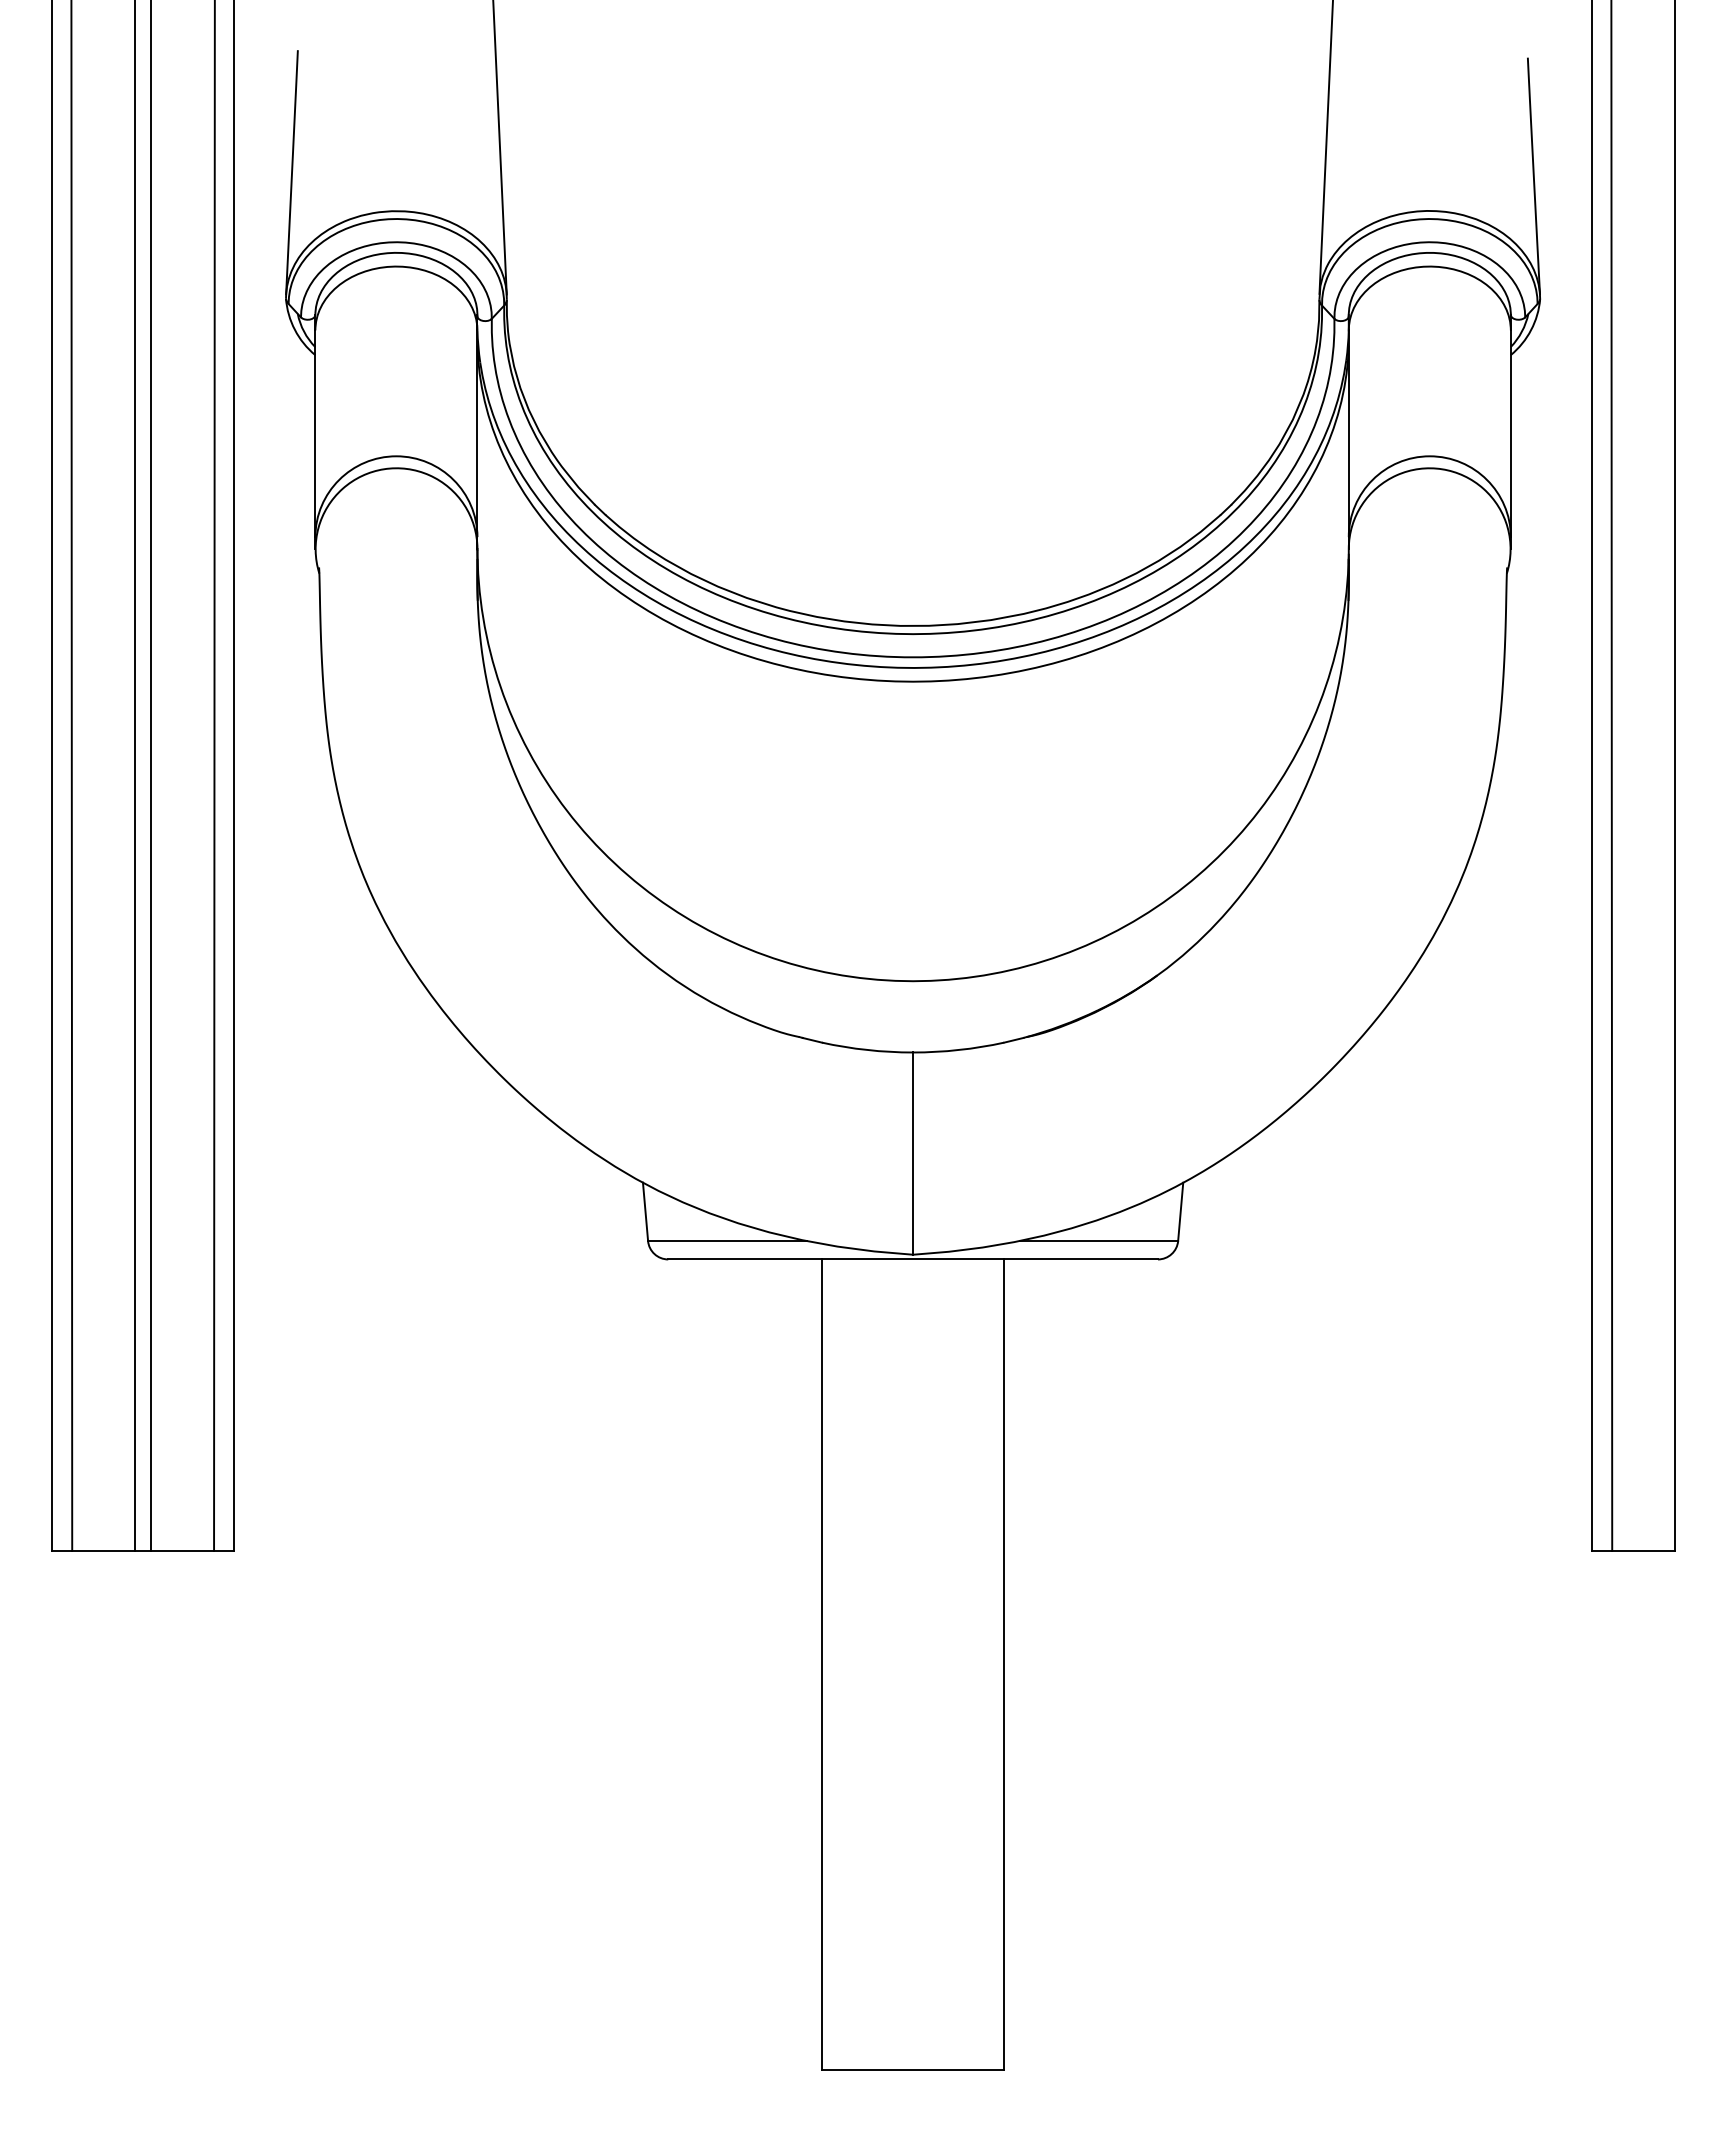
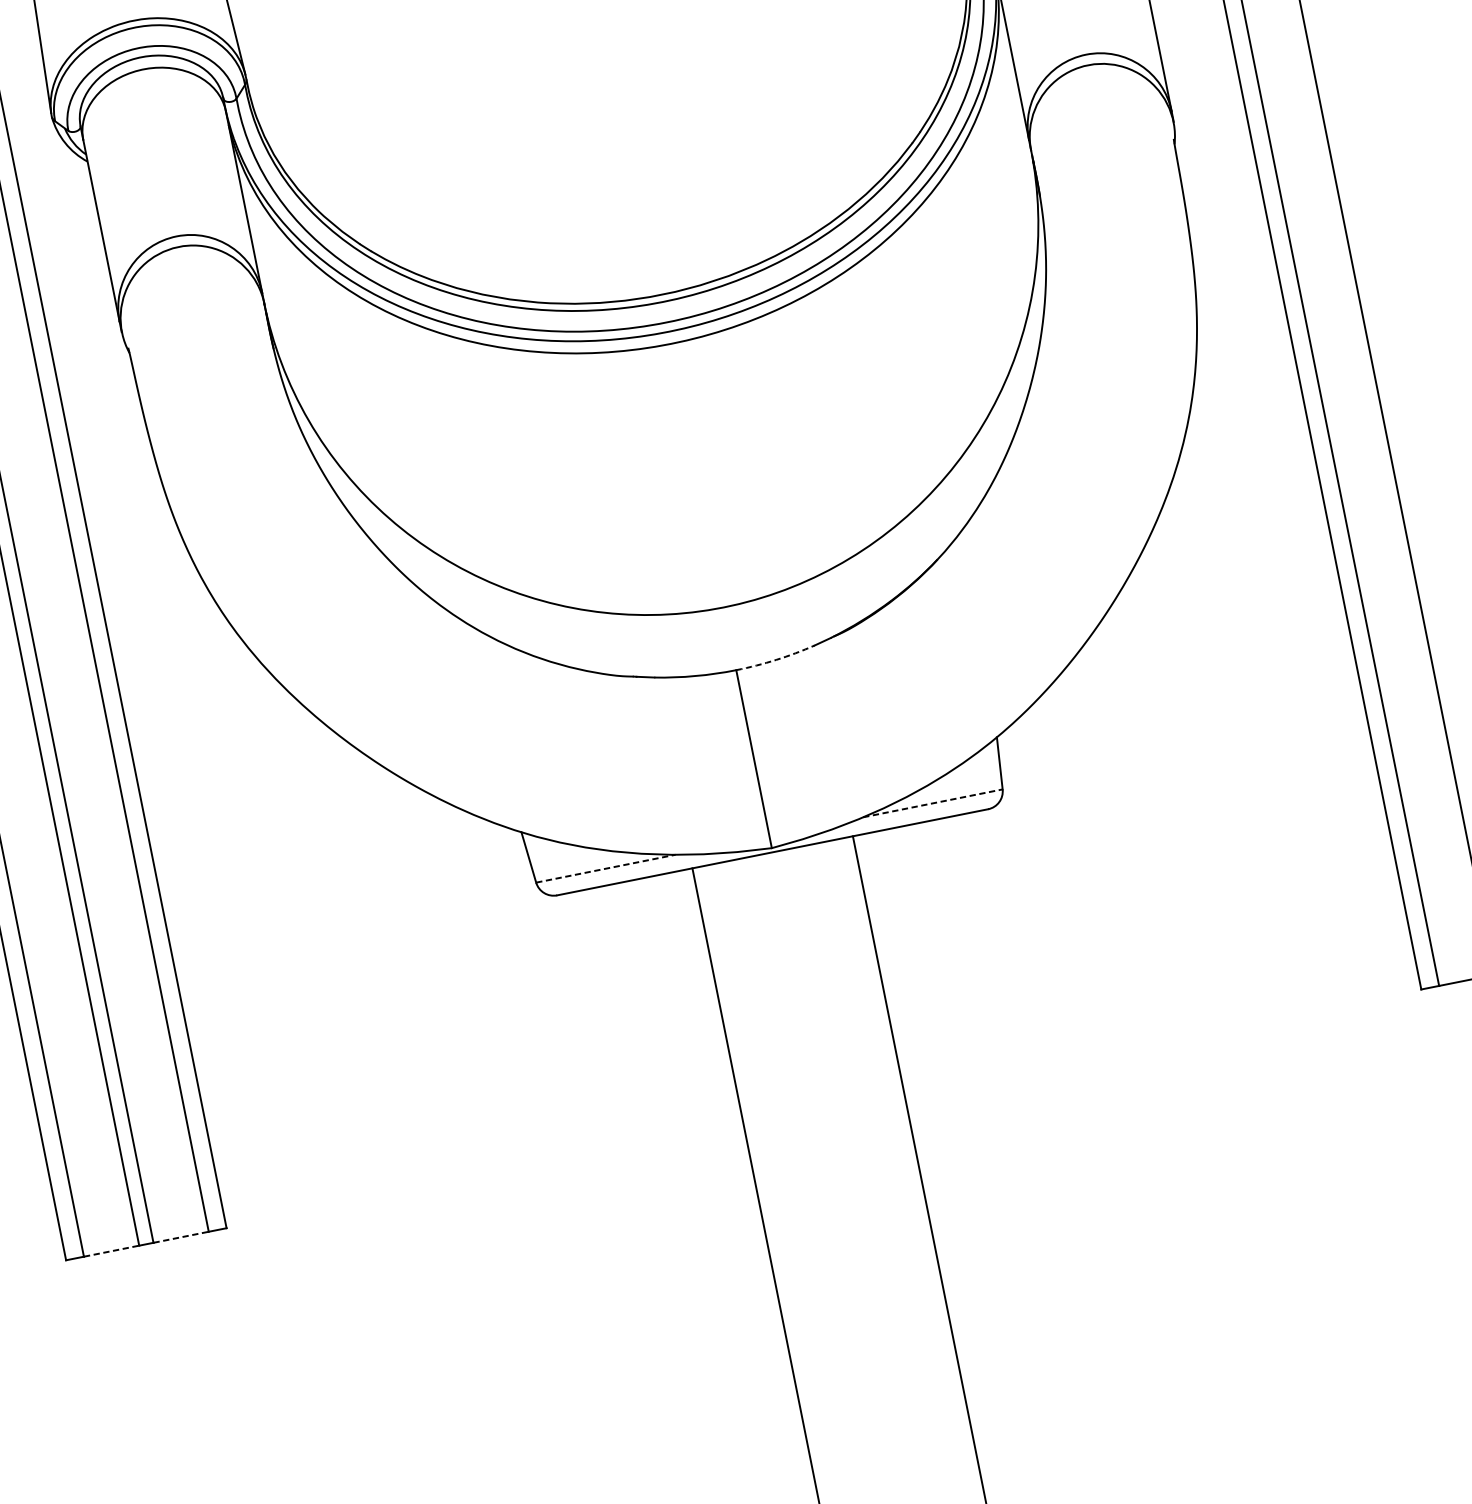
arc: (958, 1050) -> (775, 660), solid -> dashed
line: (727, 1240) -> (606, 868), solid -> dashed
line: (1099, 1240) -> (933, 802), solid -> dashed
line: (104, 1550) -> (112, 1250), solid -> dashed
line: (183, 1550) -> (181, 1236), solid -> dashed

